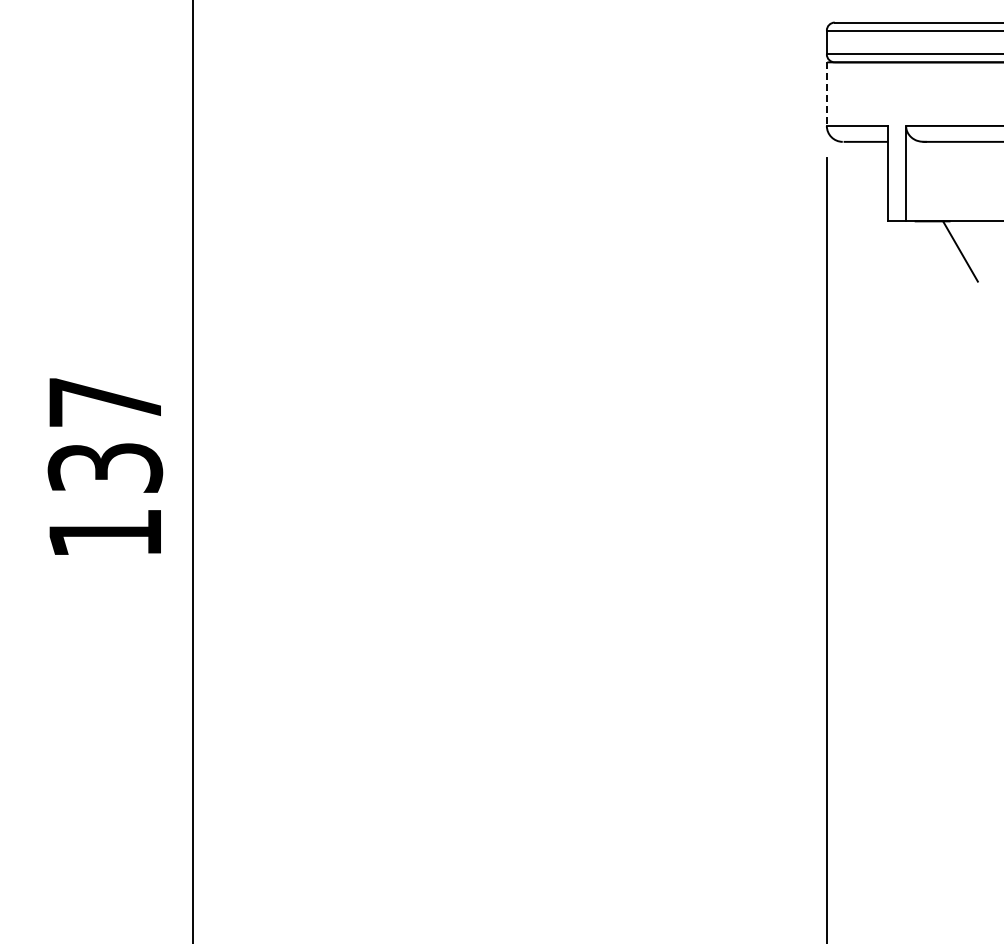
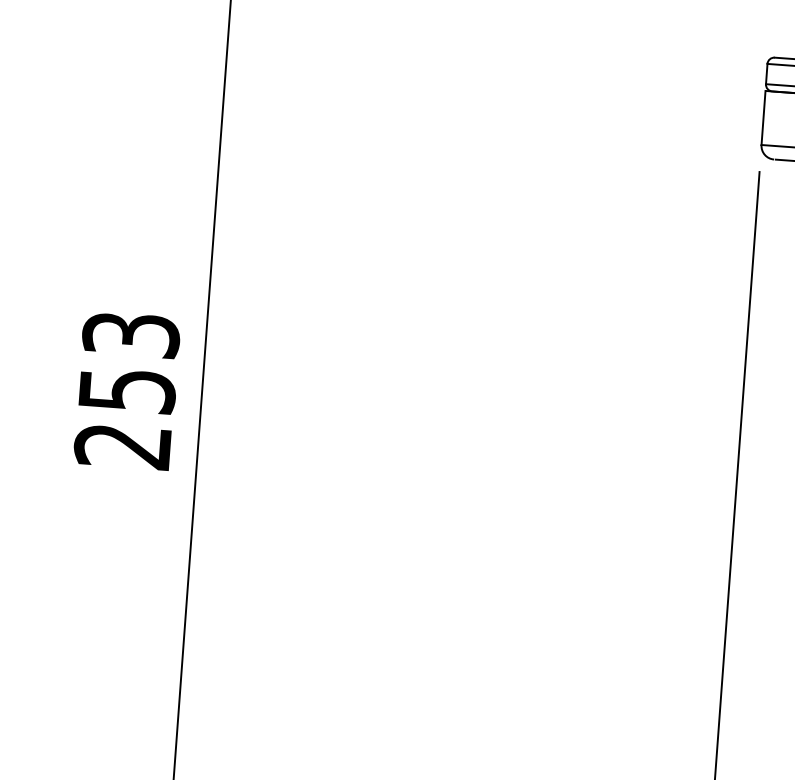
line: (826, 94) -> (763, 118), dashed -> solid
text: (105, 467) -> (127, 390), 137 -> 253

